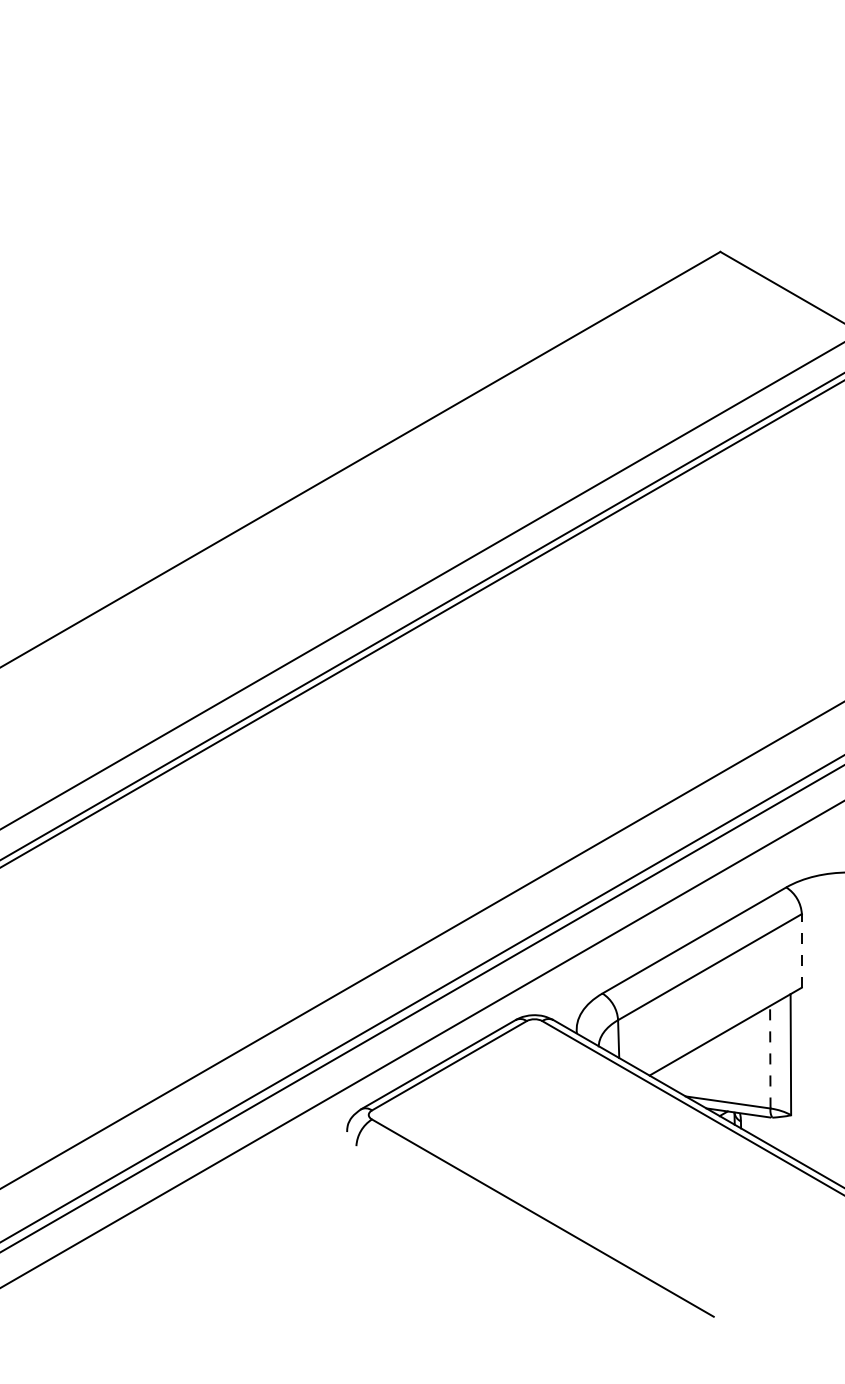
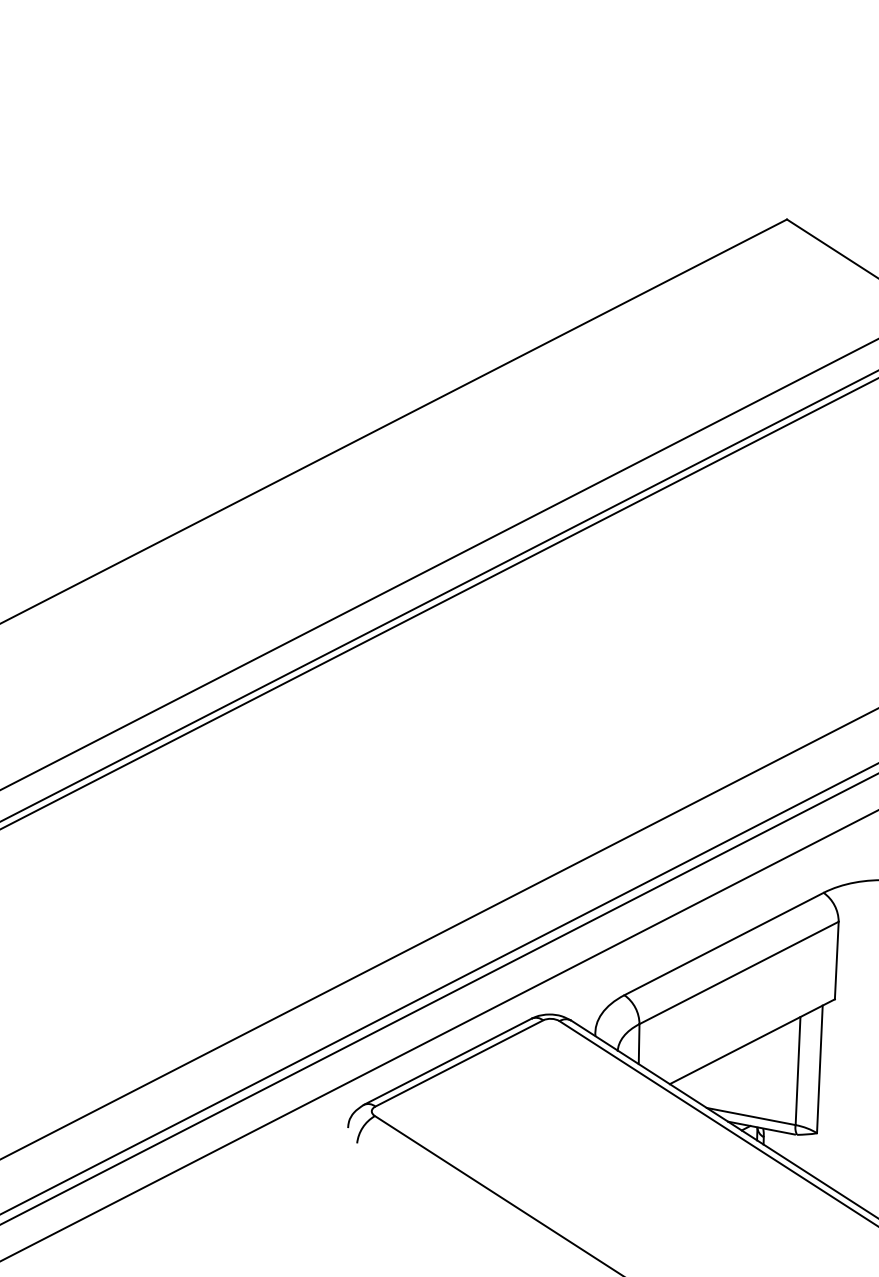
line: (801, 950) -> (836, 960), dashed -> solid
line: (770, 1056) -> (798, 1070), dashed -> solid

